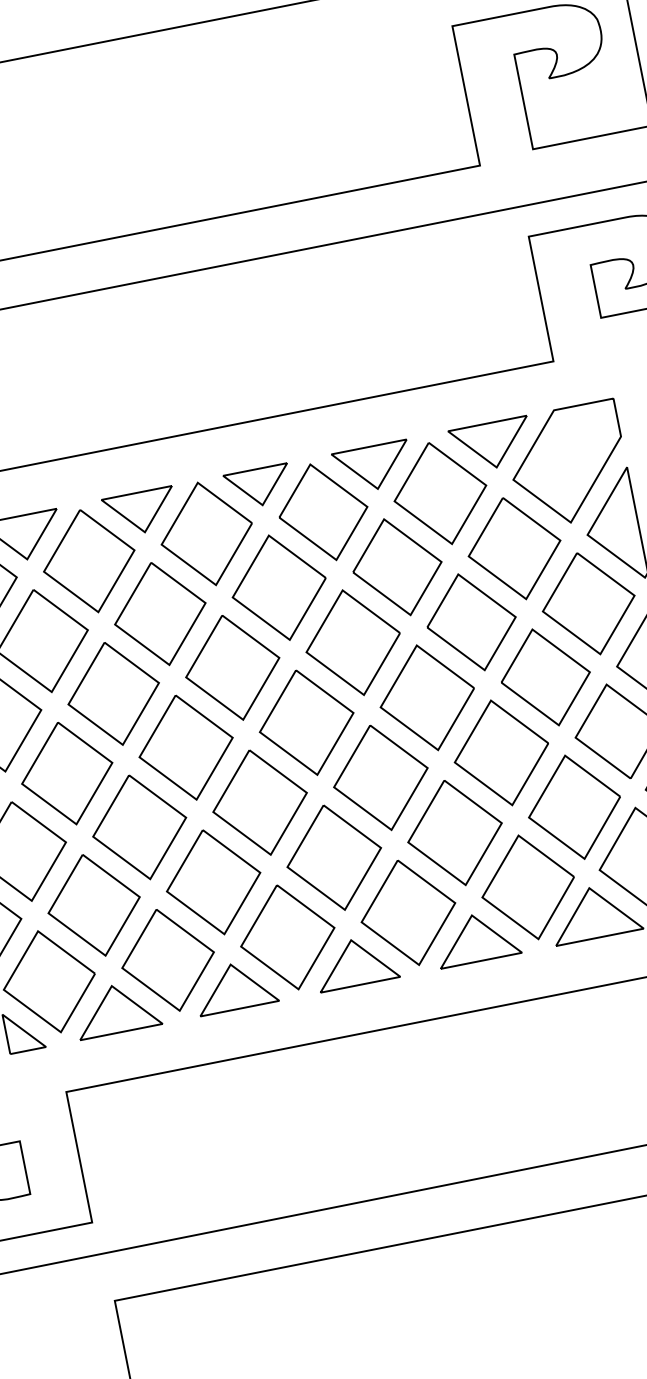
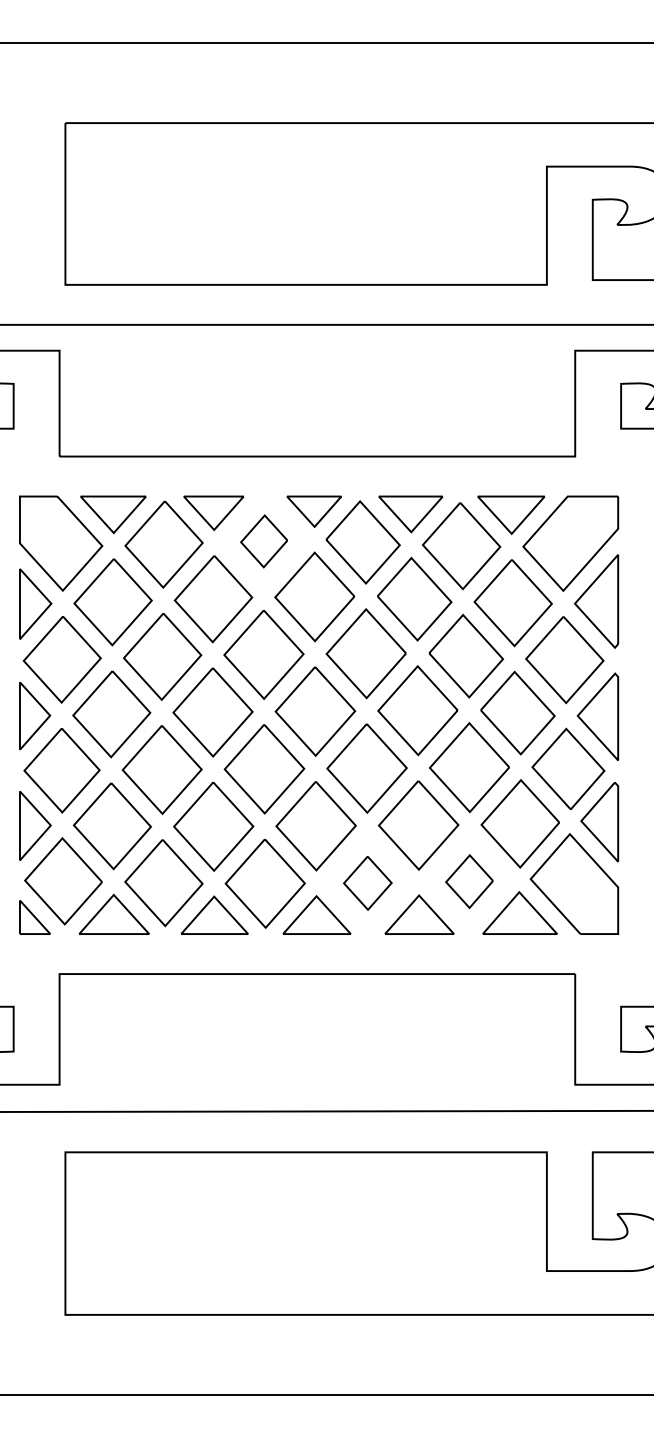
part: (205, 534) -> (263, 541), size x0.6
part: (528, 887) -> (469, 881), size x0.6
part: (408, 913) -> (367, 883), size x0.6

